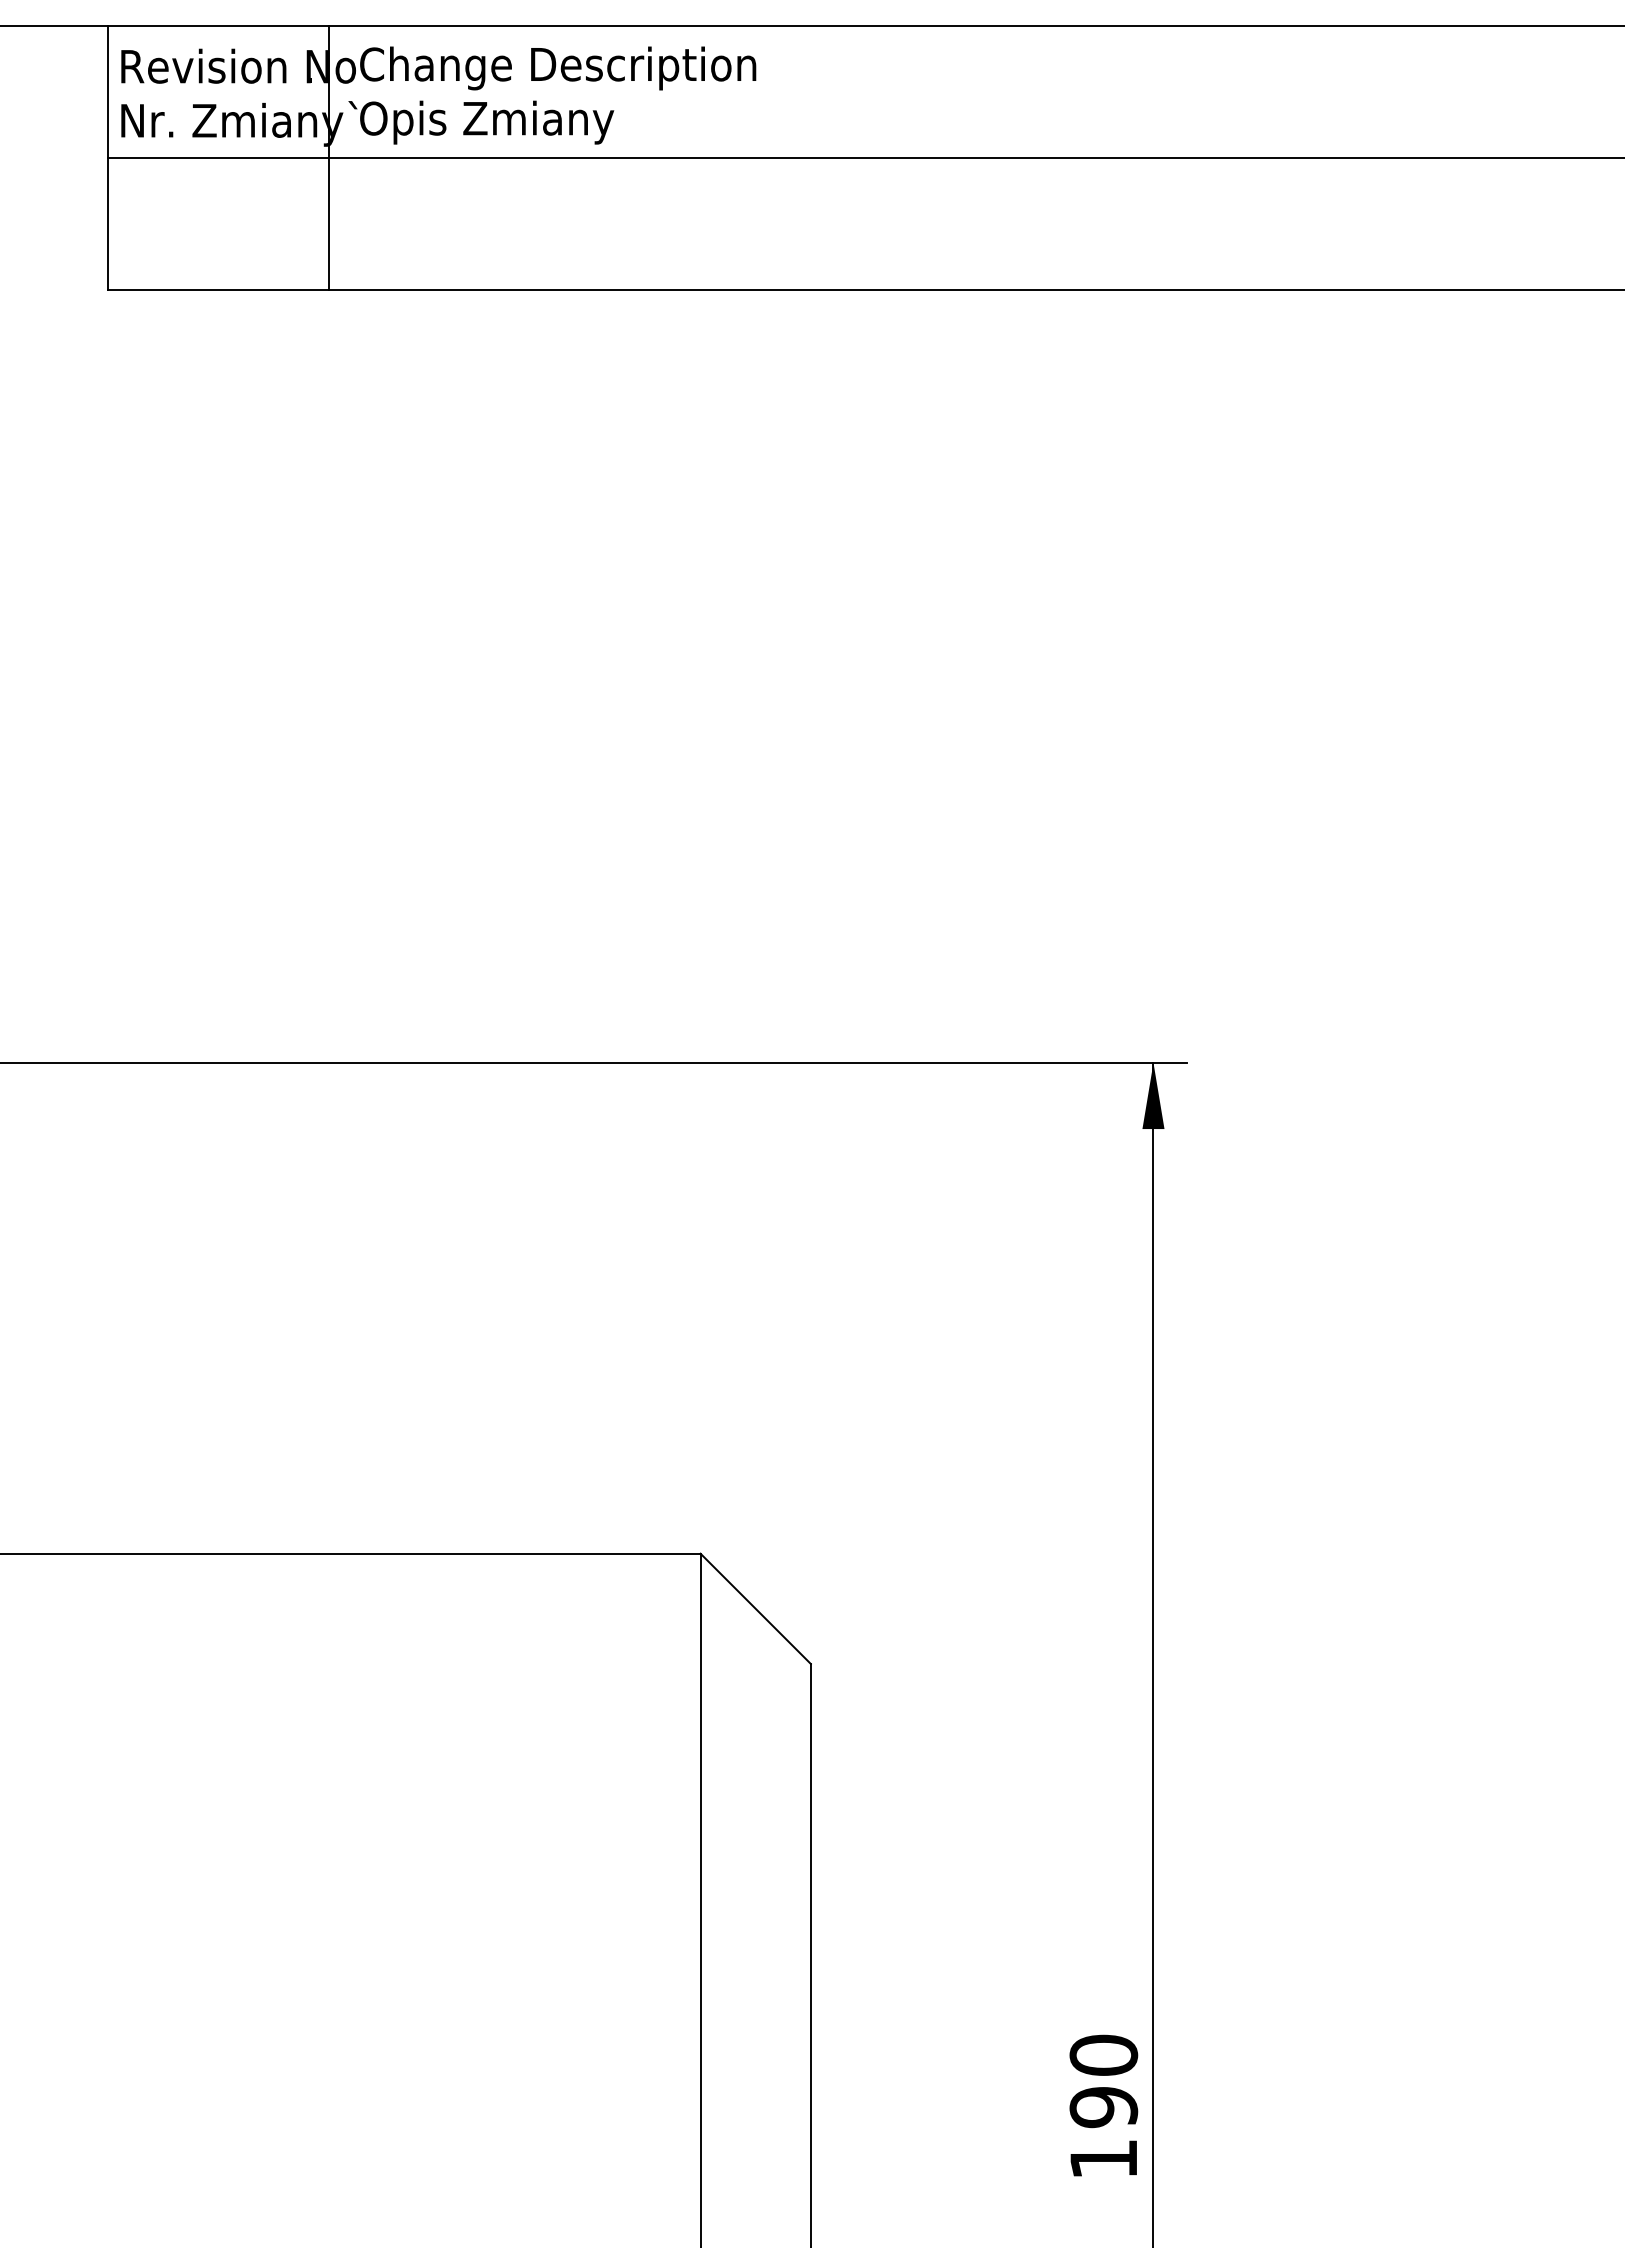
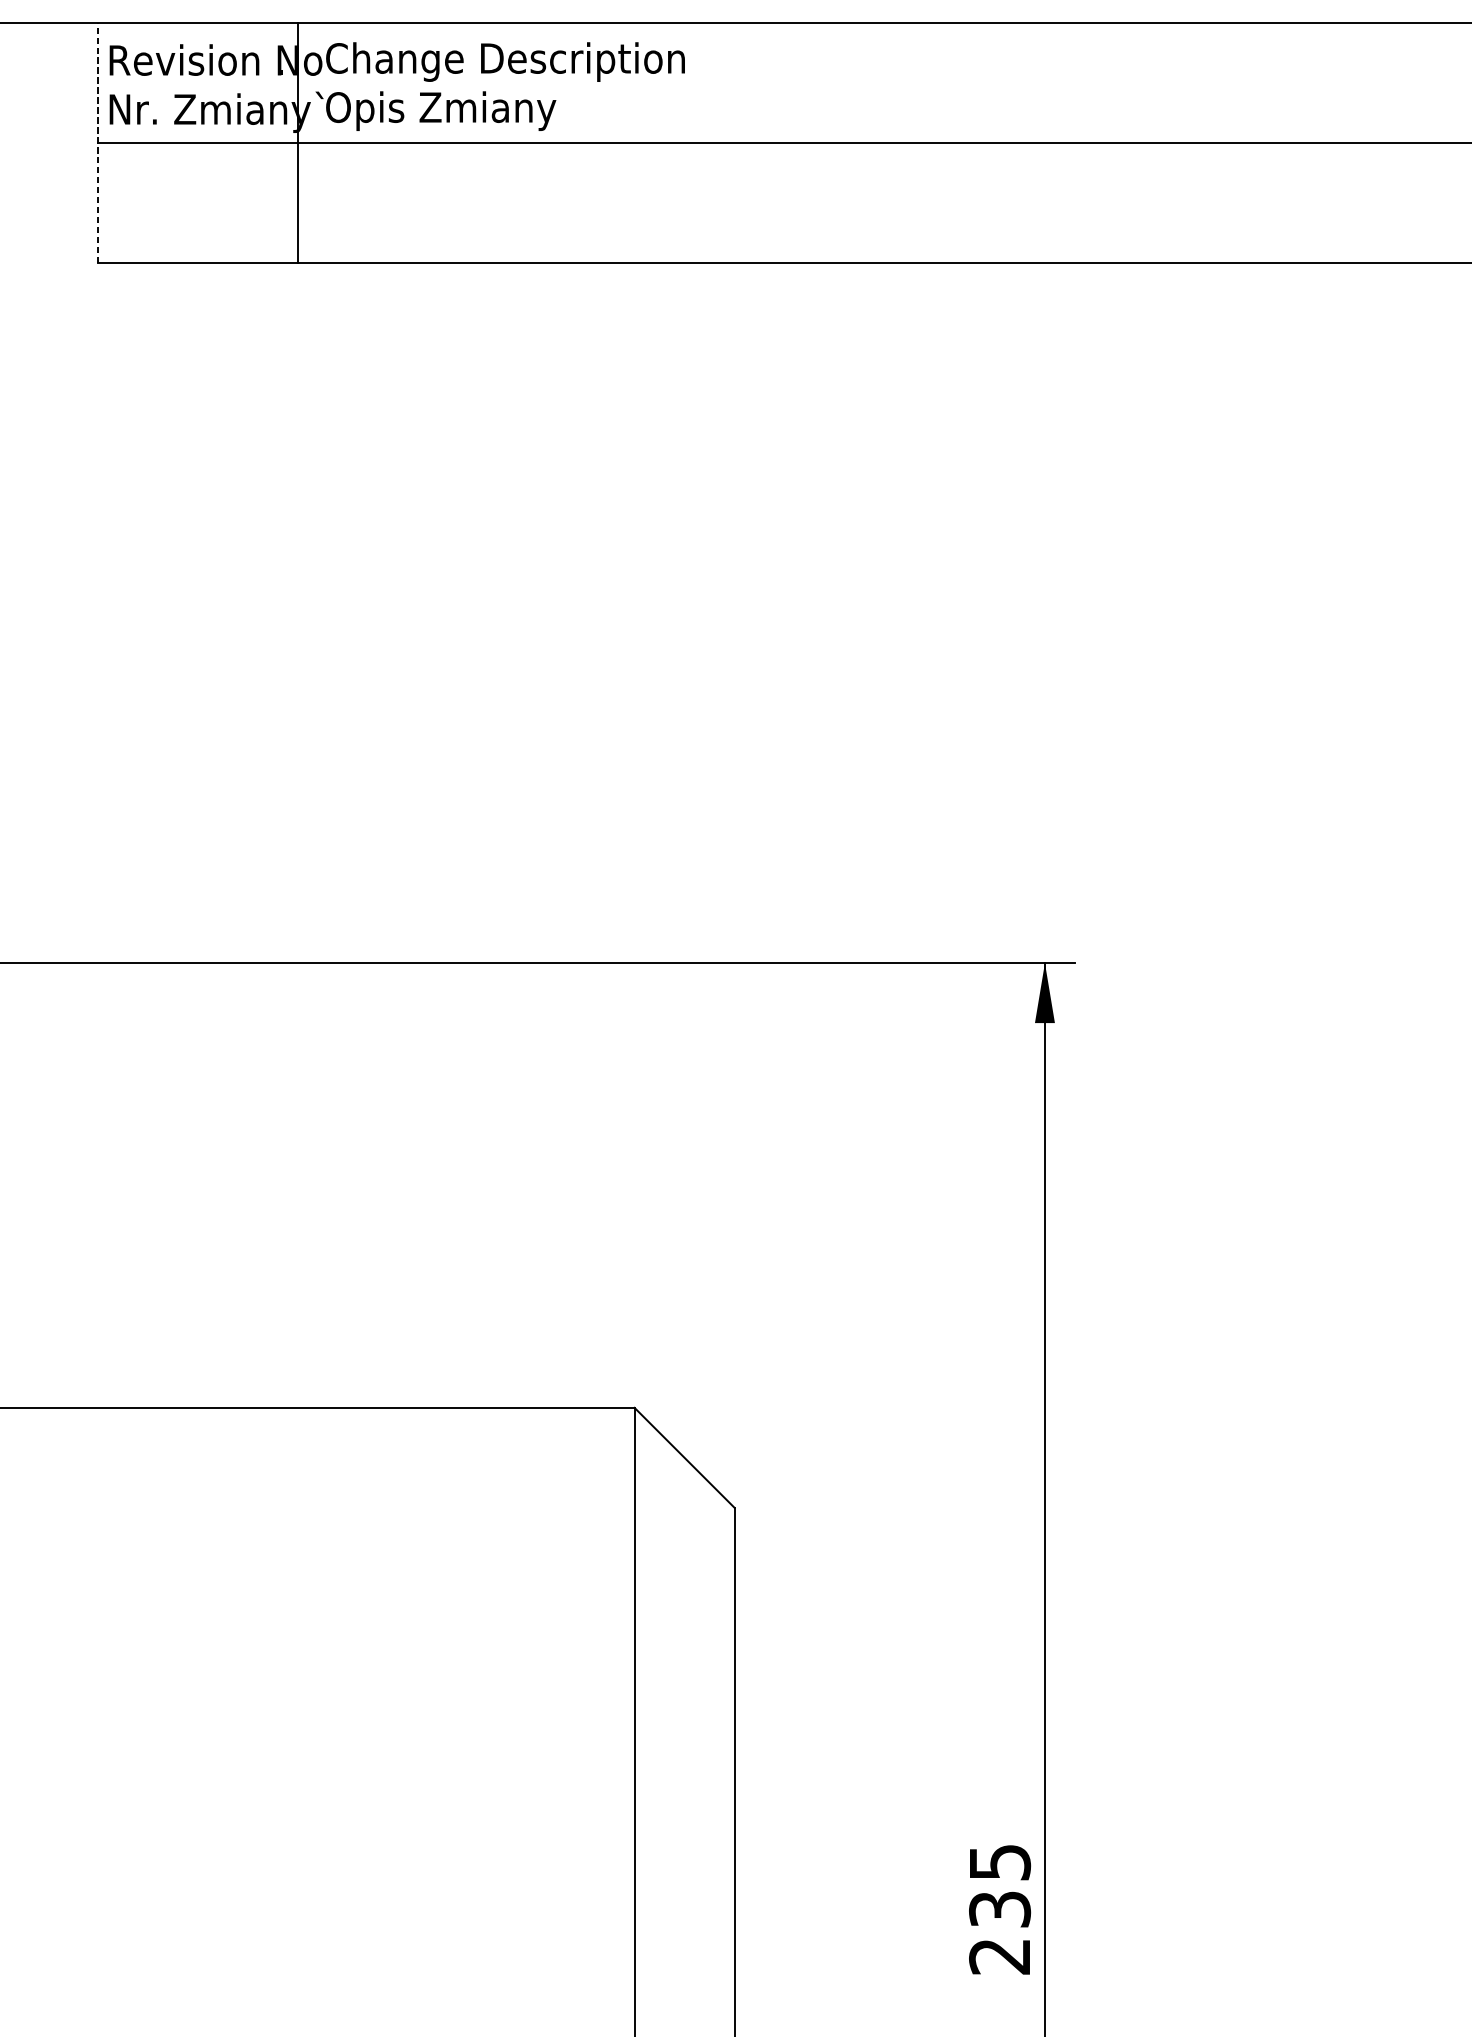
line: (108, 157) -> (98, 142), solid -> dashed
text: (1103, 2106) -> (999, 1908), 190 -> 235

